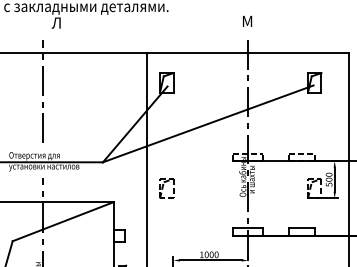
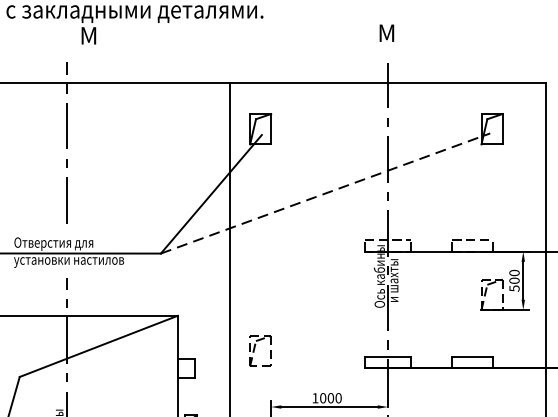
text: (56, 22) -> (88, 34), Л -> М
line: (208, 123) -> (325, 192), solid -> dashed
part: (166, 188) -> (260, 350), moved

